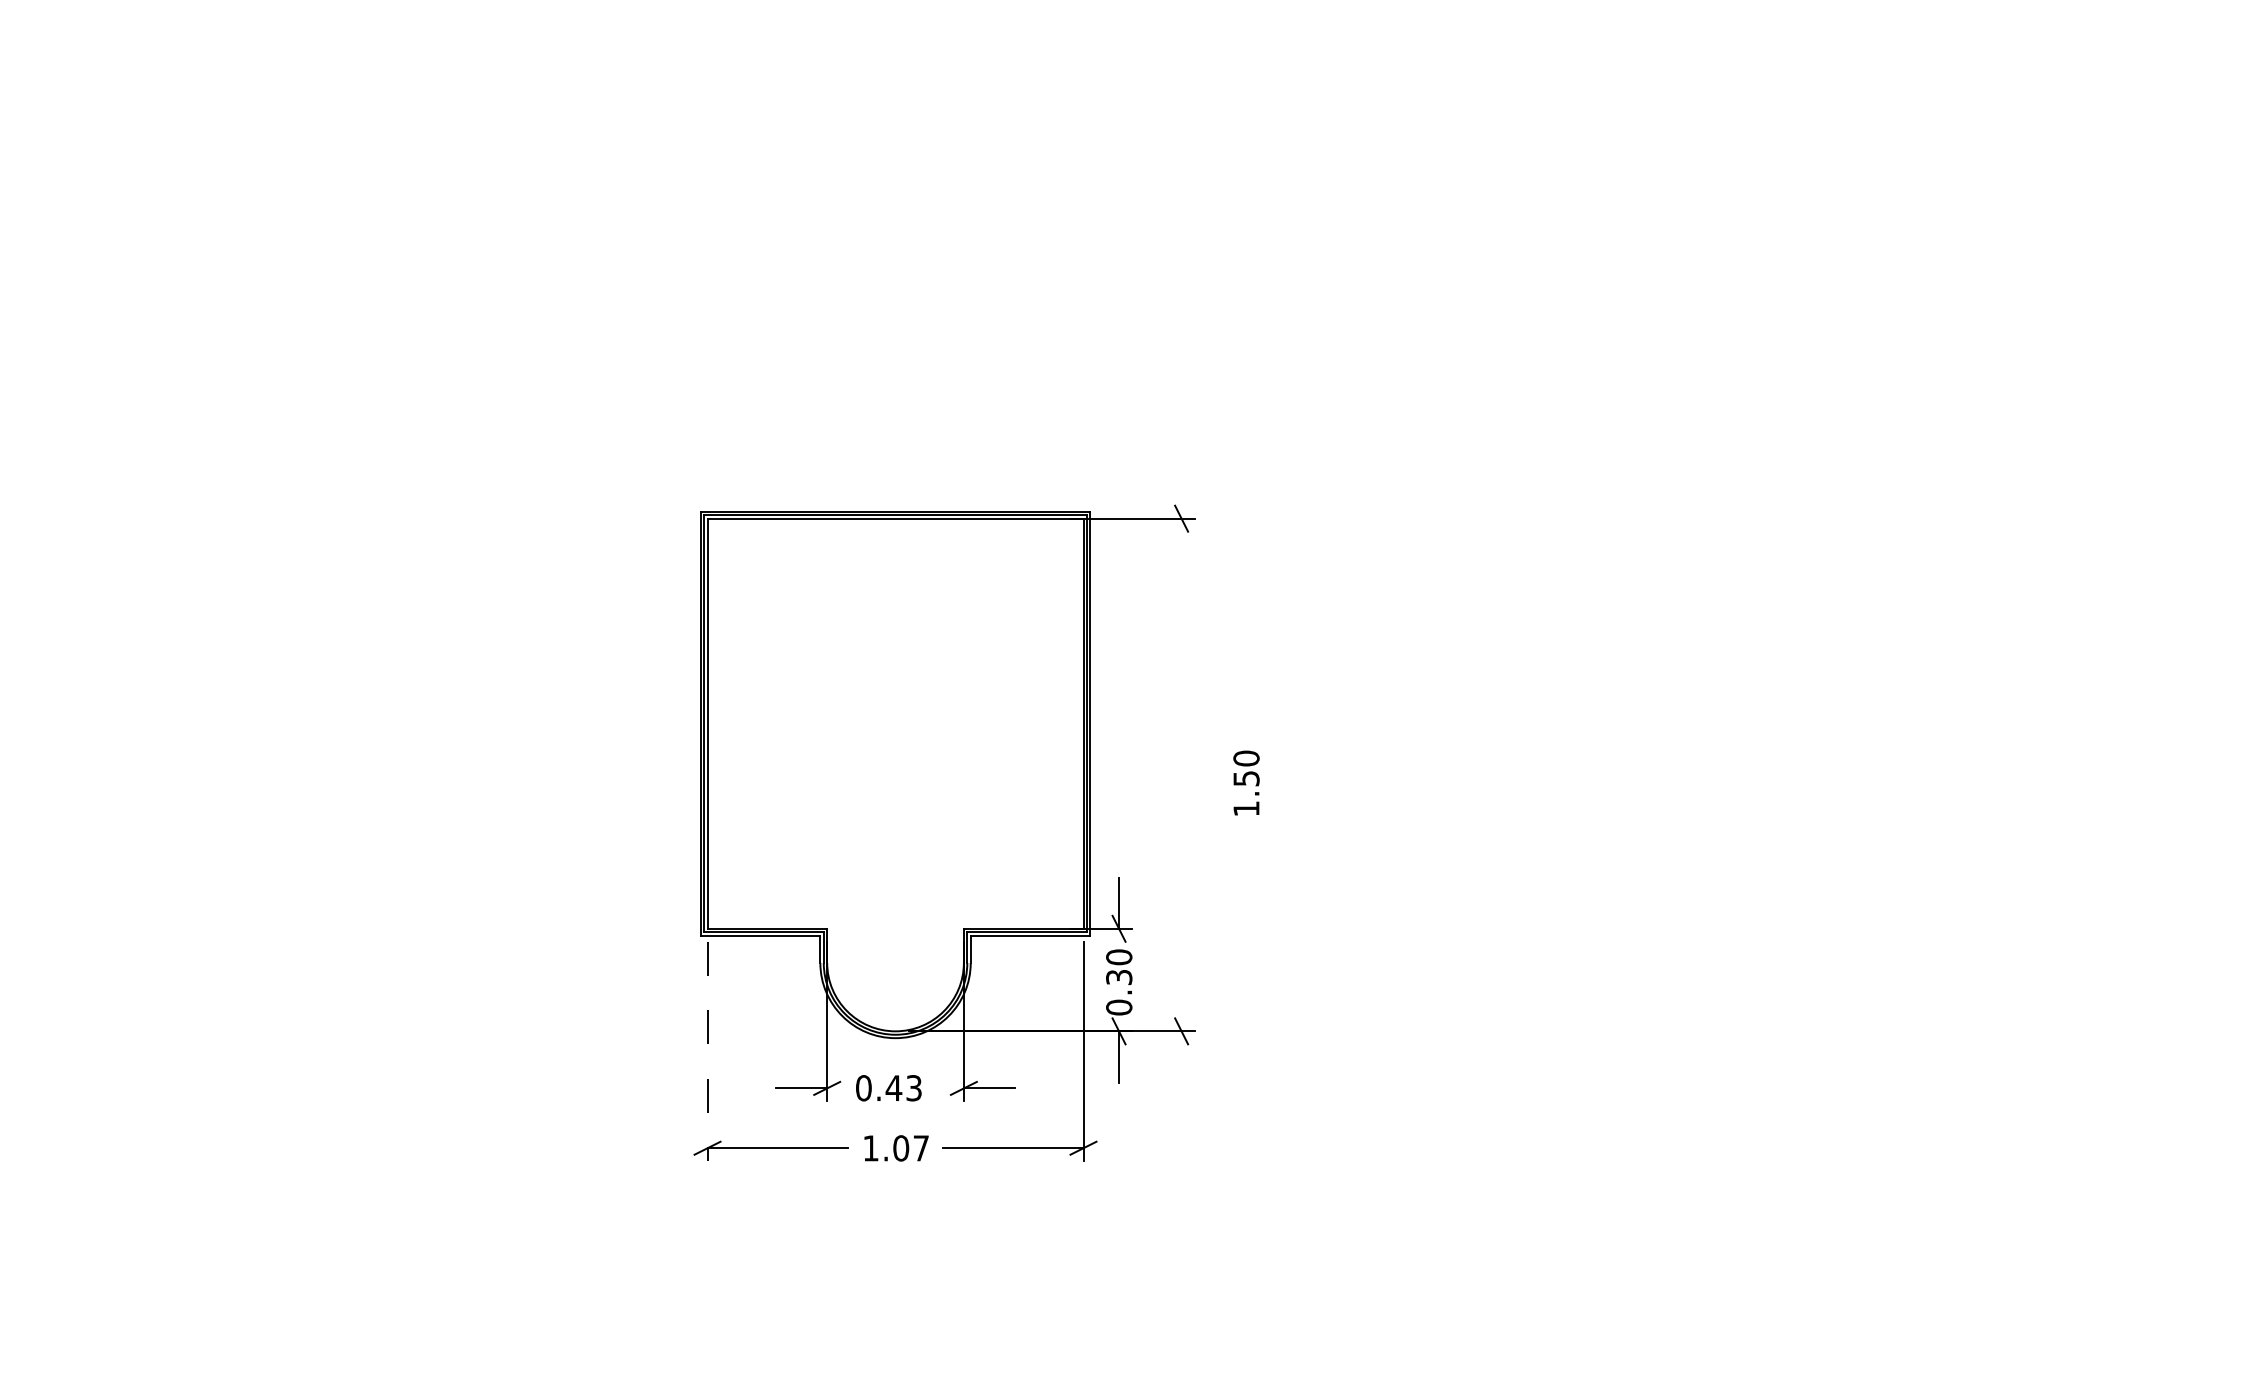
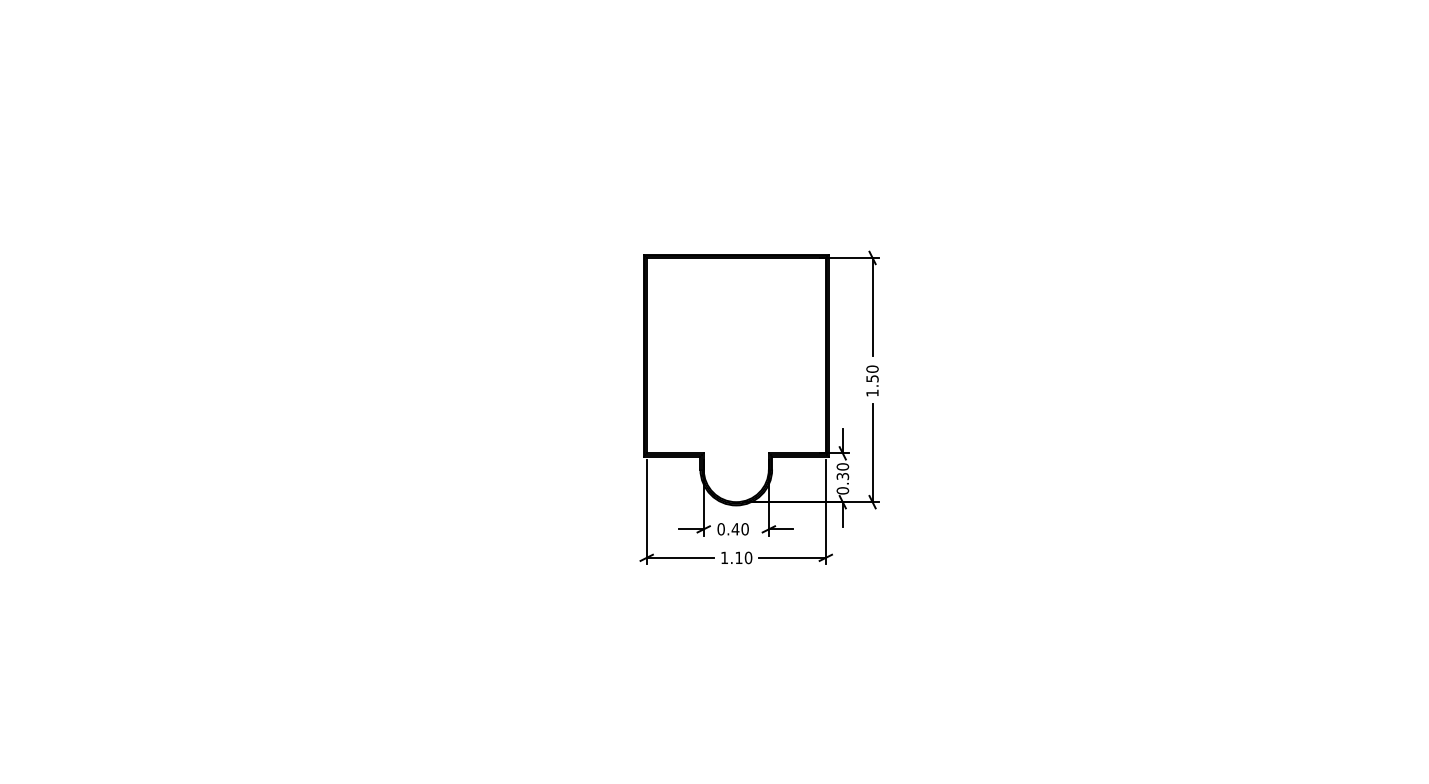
line: (1181, 620) -> (872, 306), added
text: (1246, 782) -> (872, 380), moved
line: (1181, 929) -> (872, 453), added
line: (707, 1053) -> (646, 512), dashed -> solid
text: (912, 1088) -> (744, 529), 0.43 -> 0.40
text: (910, 1147) -> (743, 557), 1.07 -> 1.10

